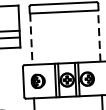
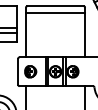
line: (98, 35) -> (84, 34), dashed -> solid
line: (31, 39) -> (26, 35), dashed -> solid

